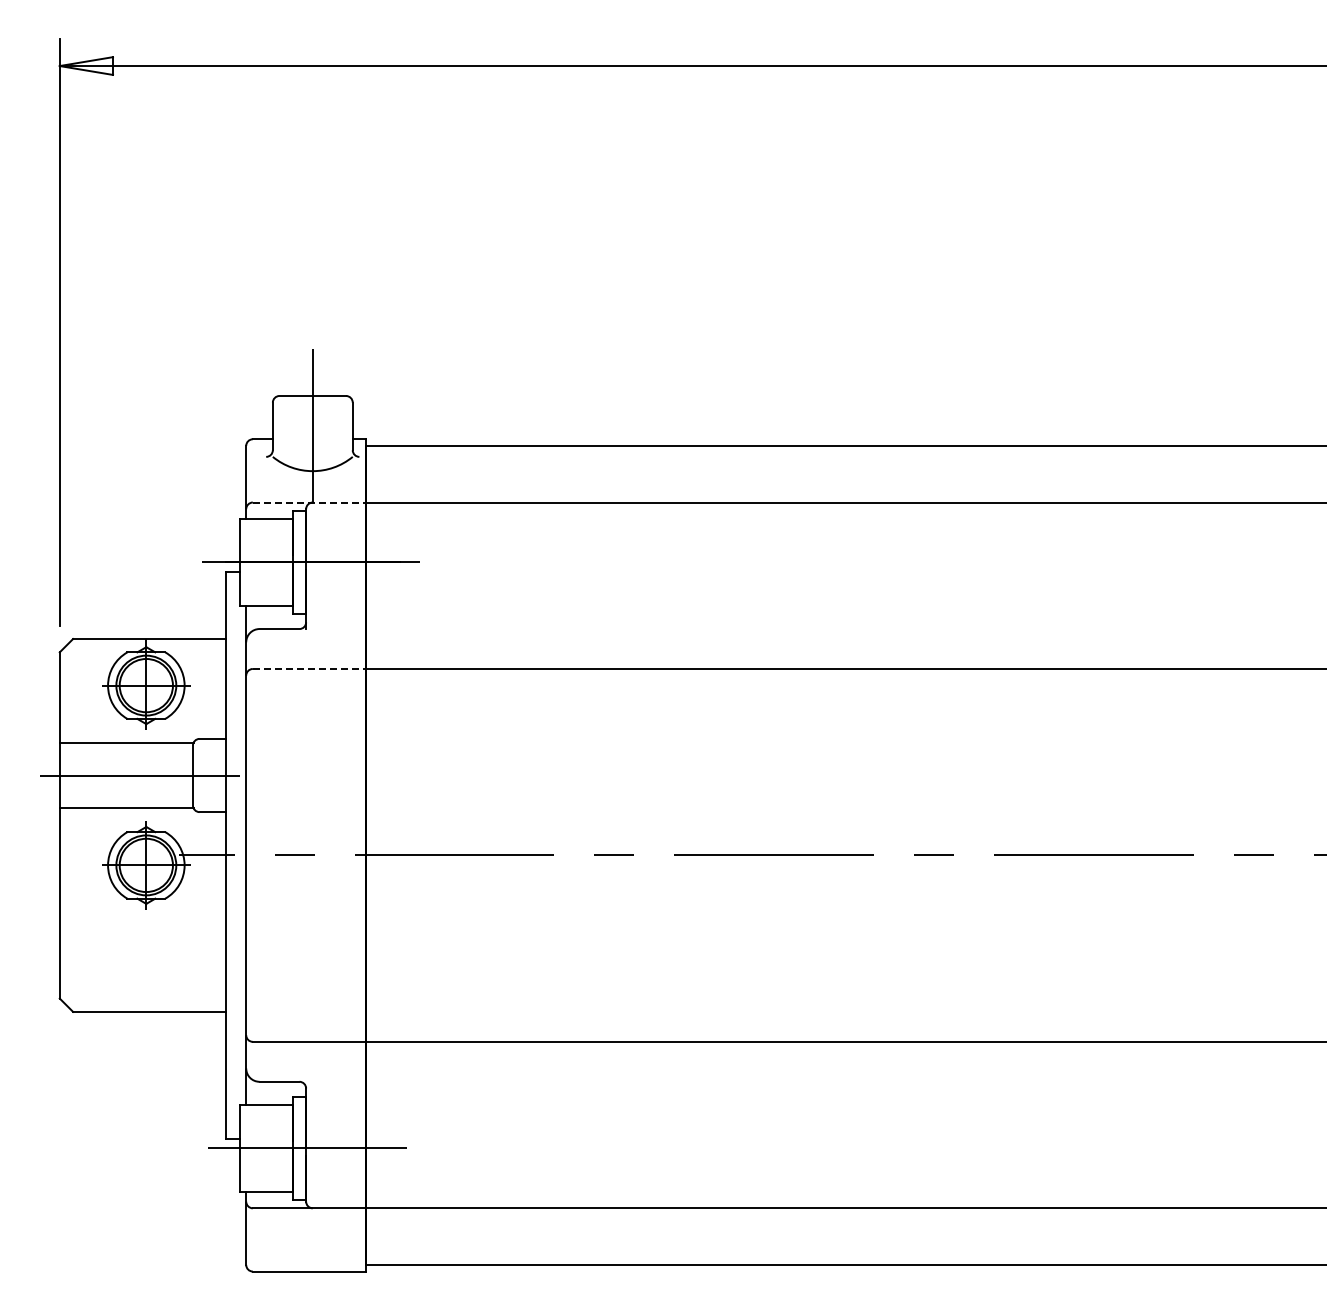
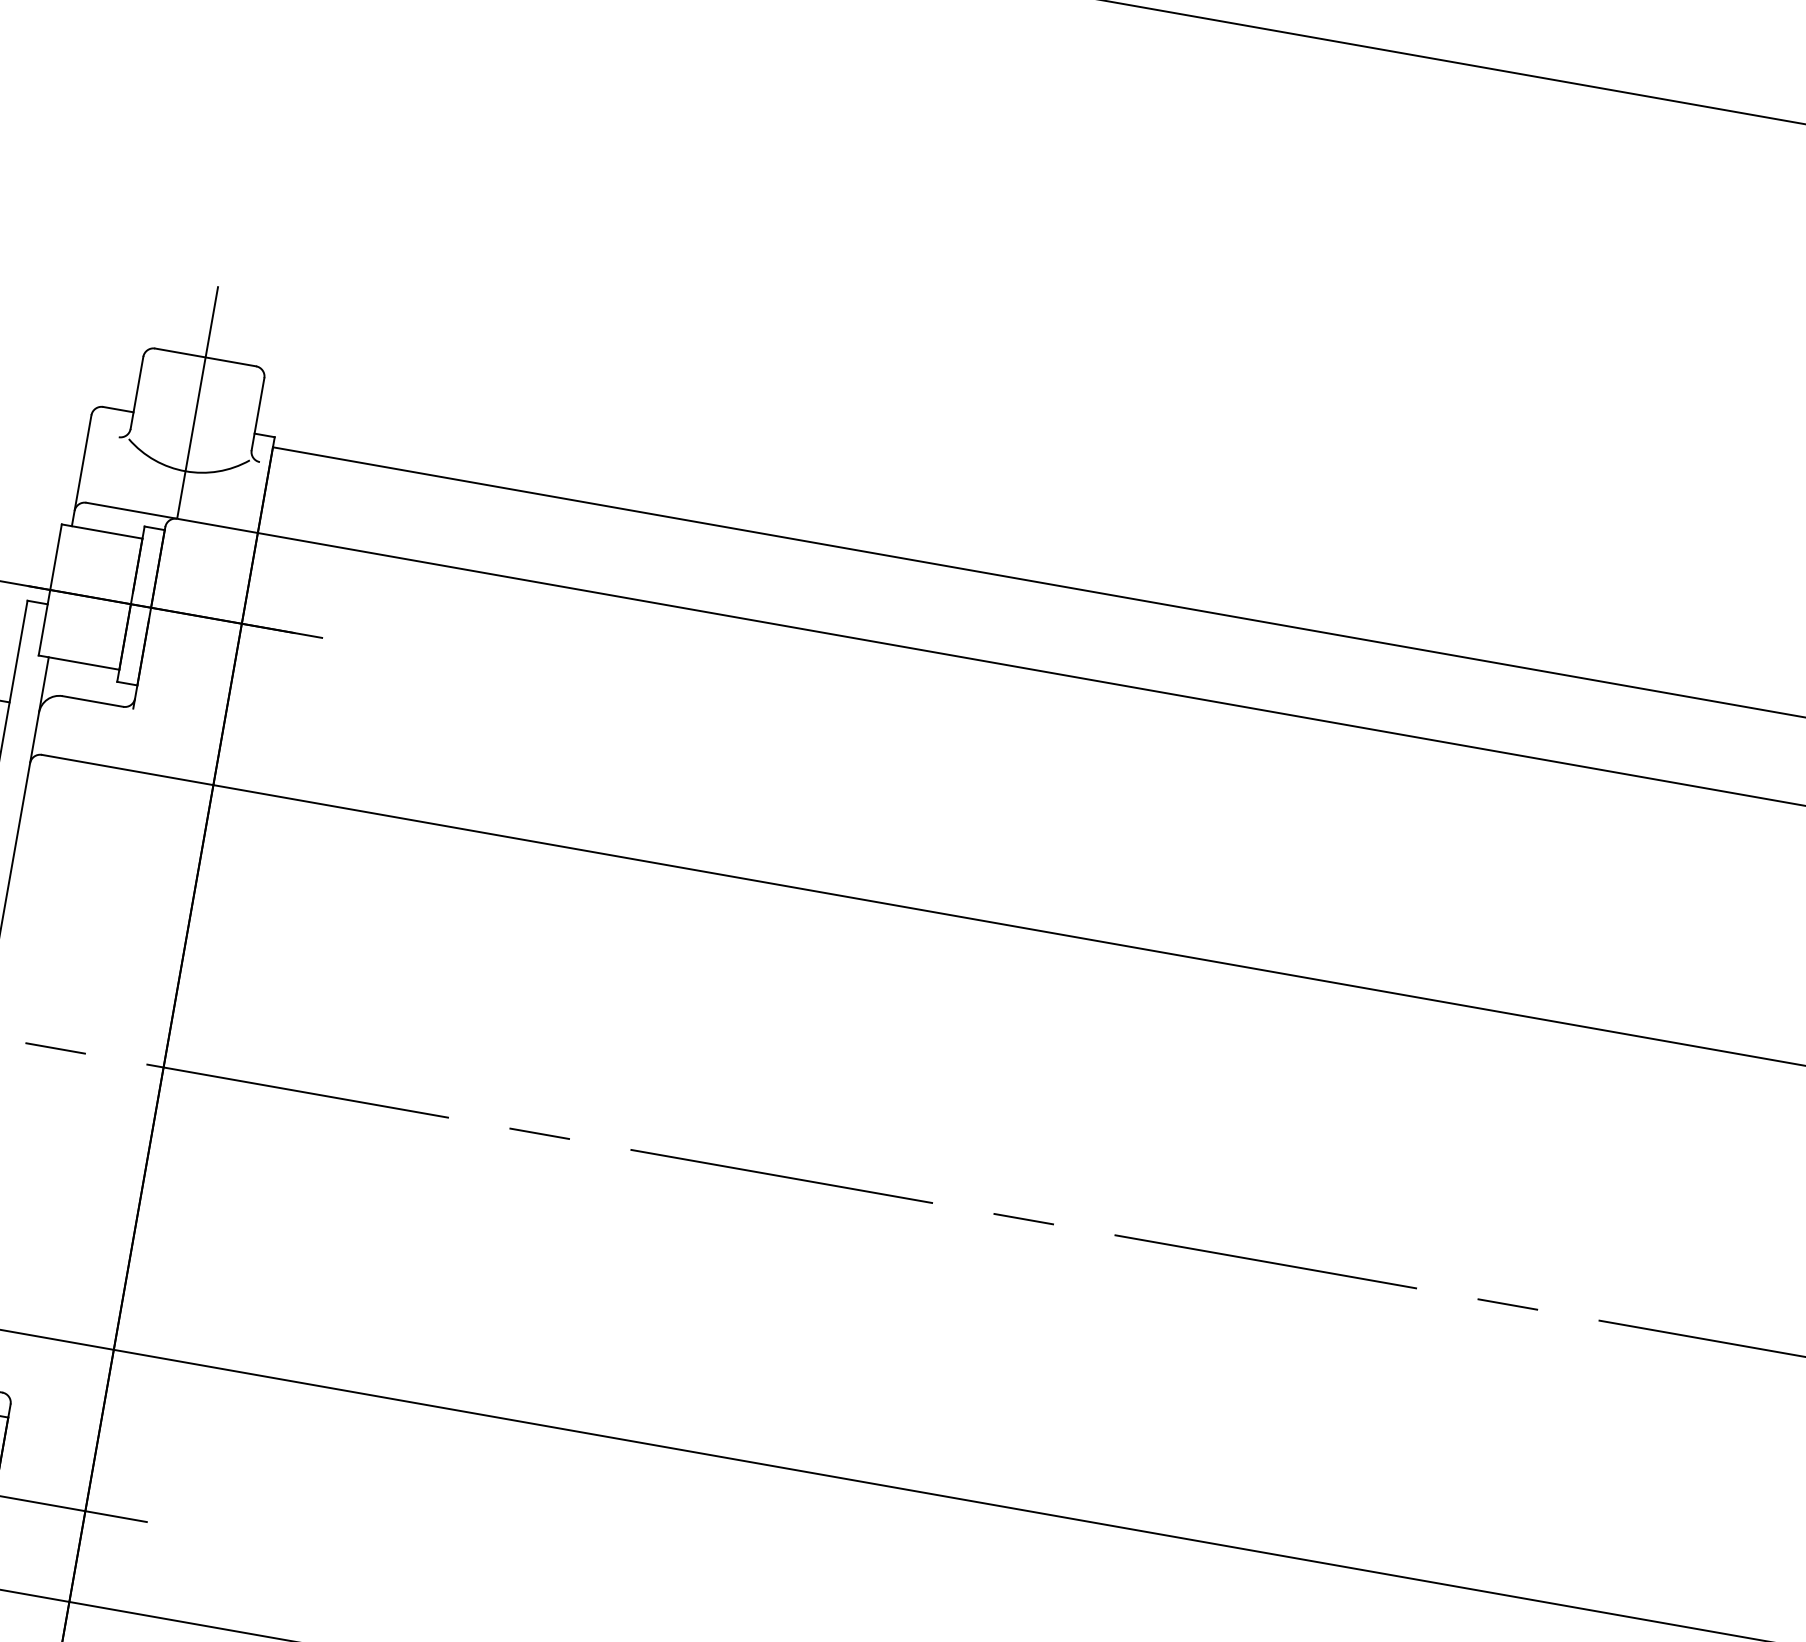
line: (309, 502) -> (172, 517), dashed -> solid
line: (309, 668) -> (127, 769), dashed -> solid

